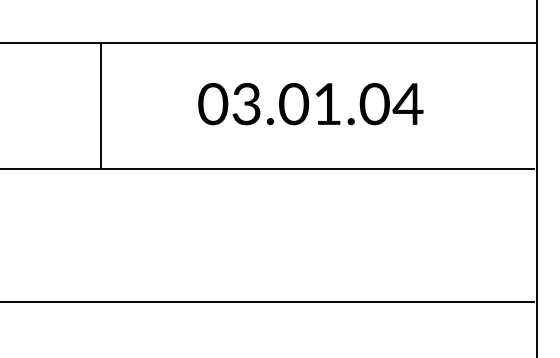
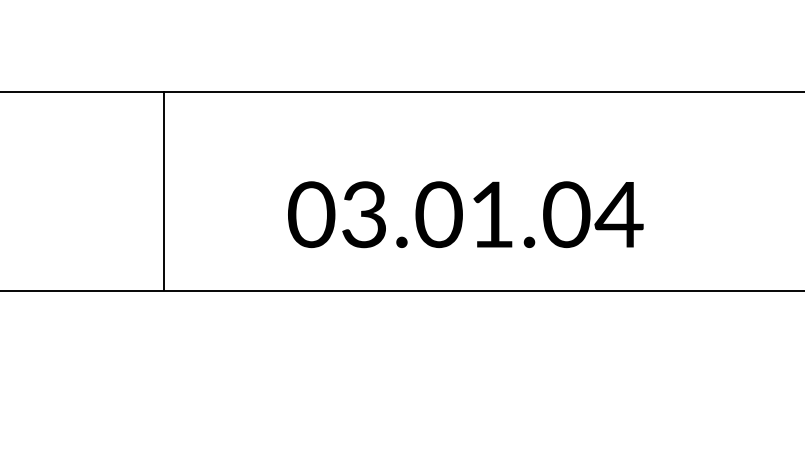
text: (310, 104) -> (465, 215), moved
line: (101, 105) -> (163, 190), moved

